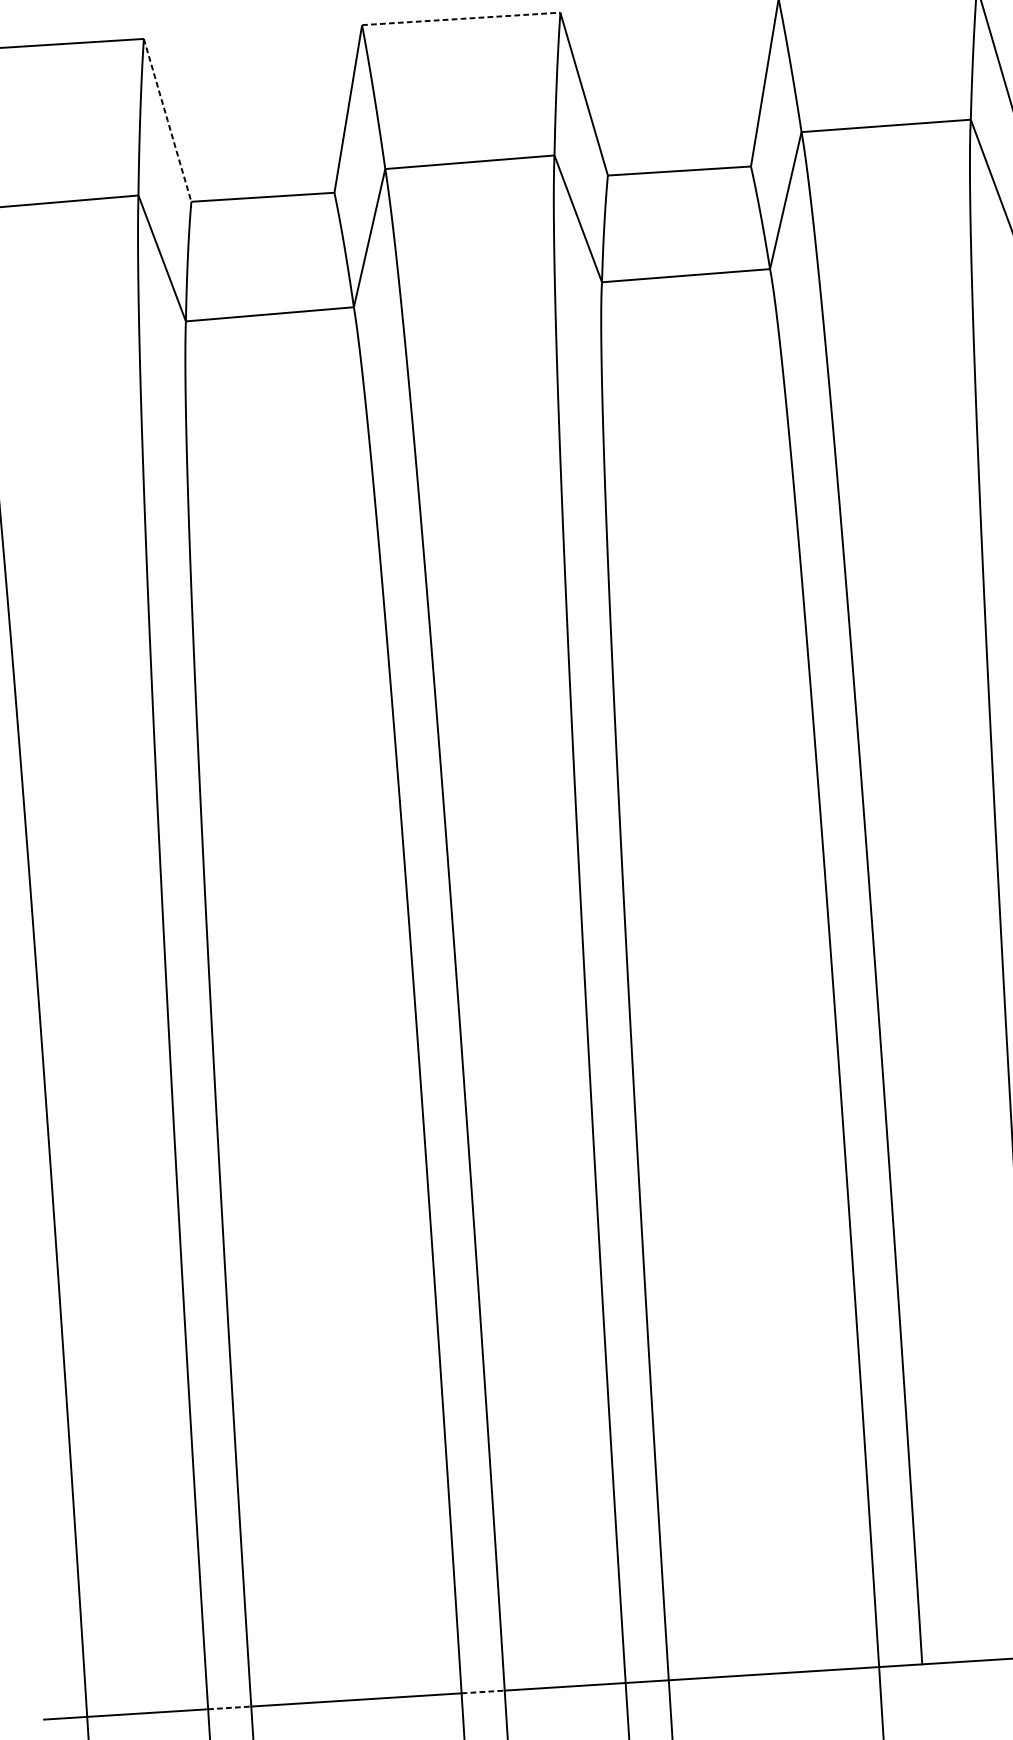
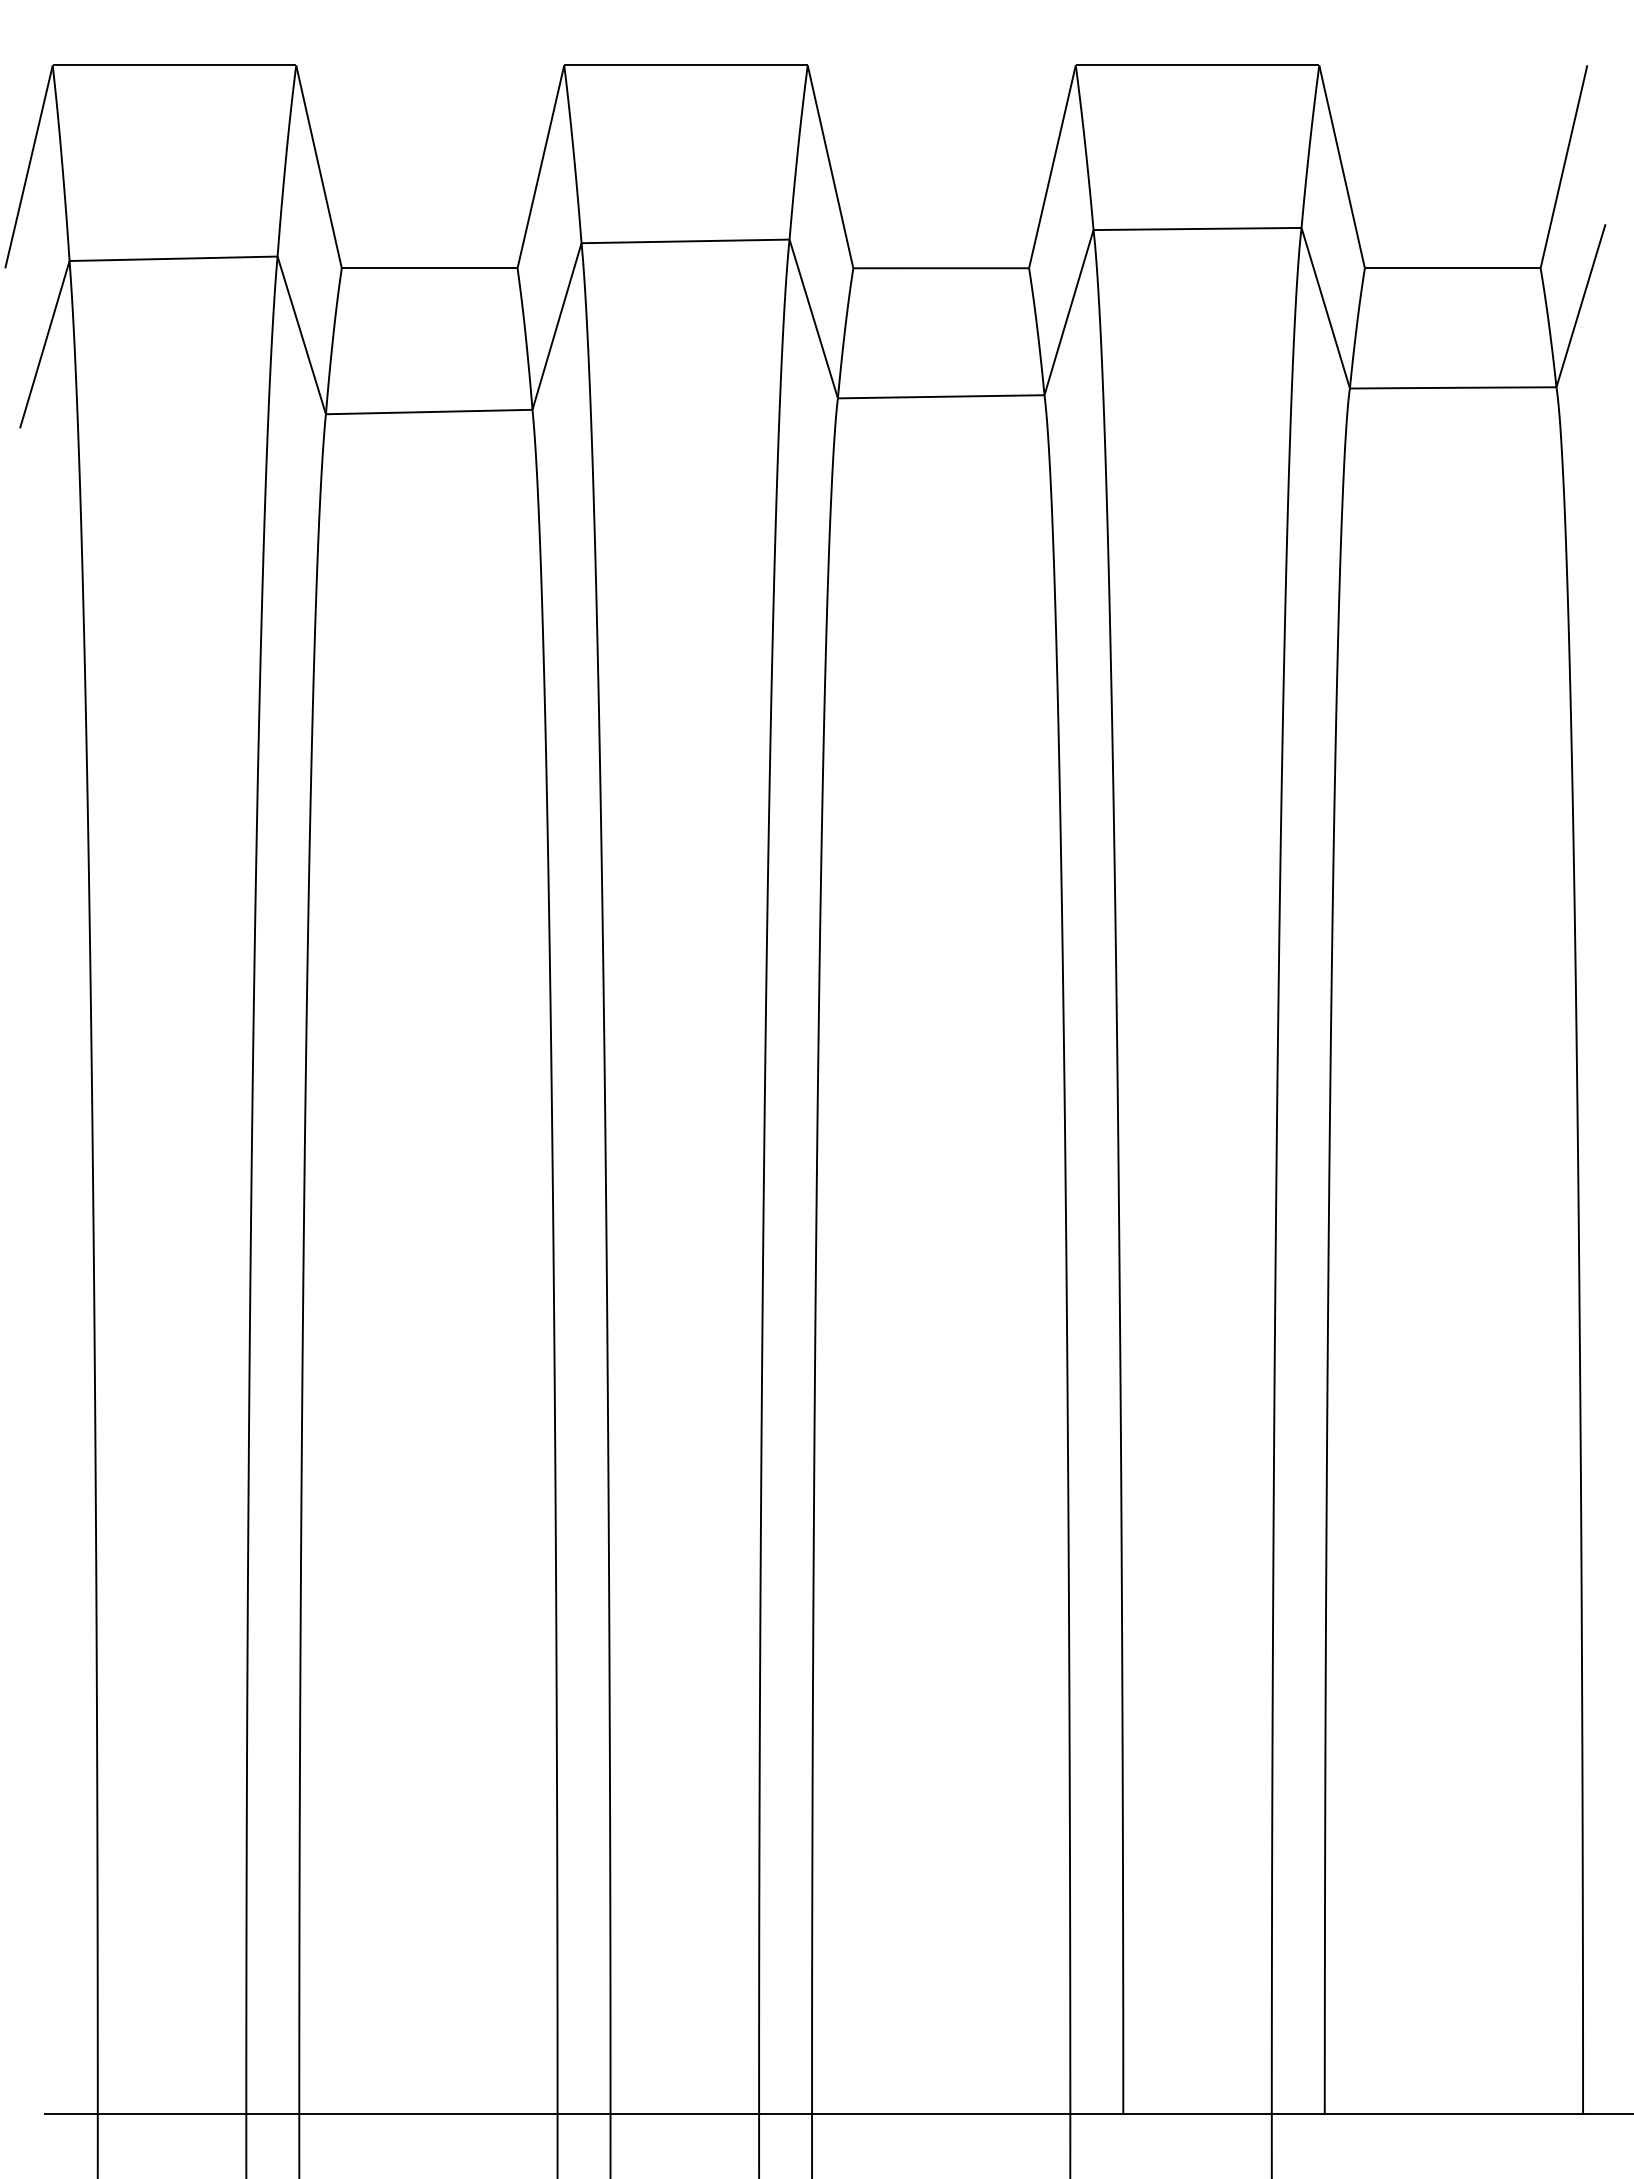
line: (461, 18) -> (686, 65), dashed -> solid
line: (167, 120) -> (318, 166), dashed -> solid
line: (483, 1691) -> (584, 2113), dashed -> solid
line: (230, 1707) -> (273, 2113), dashed -> solid

